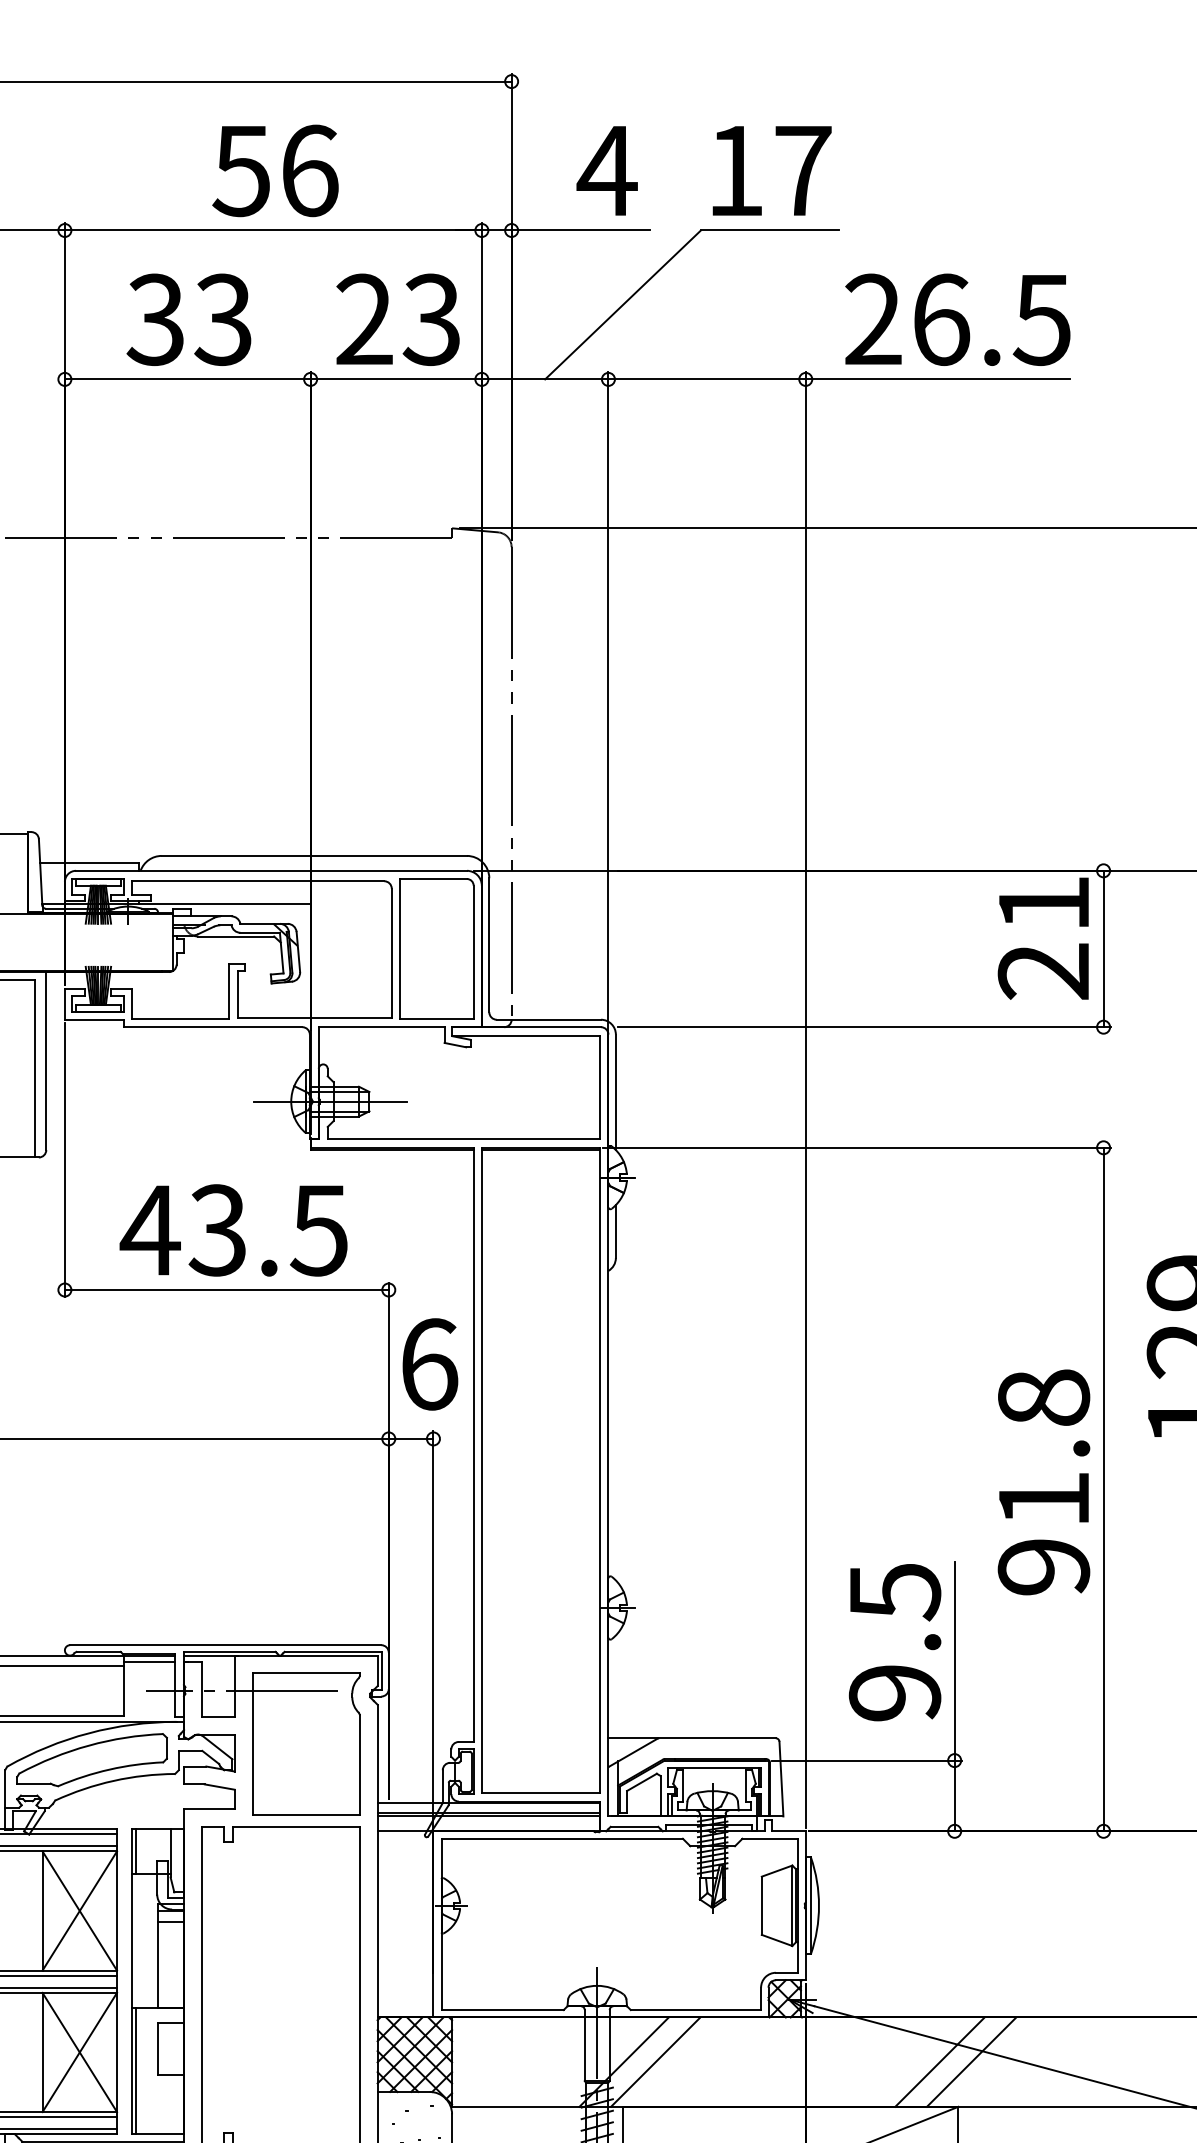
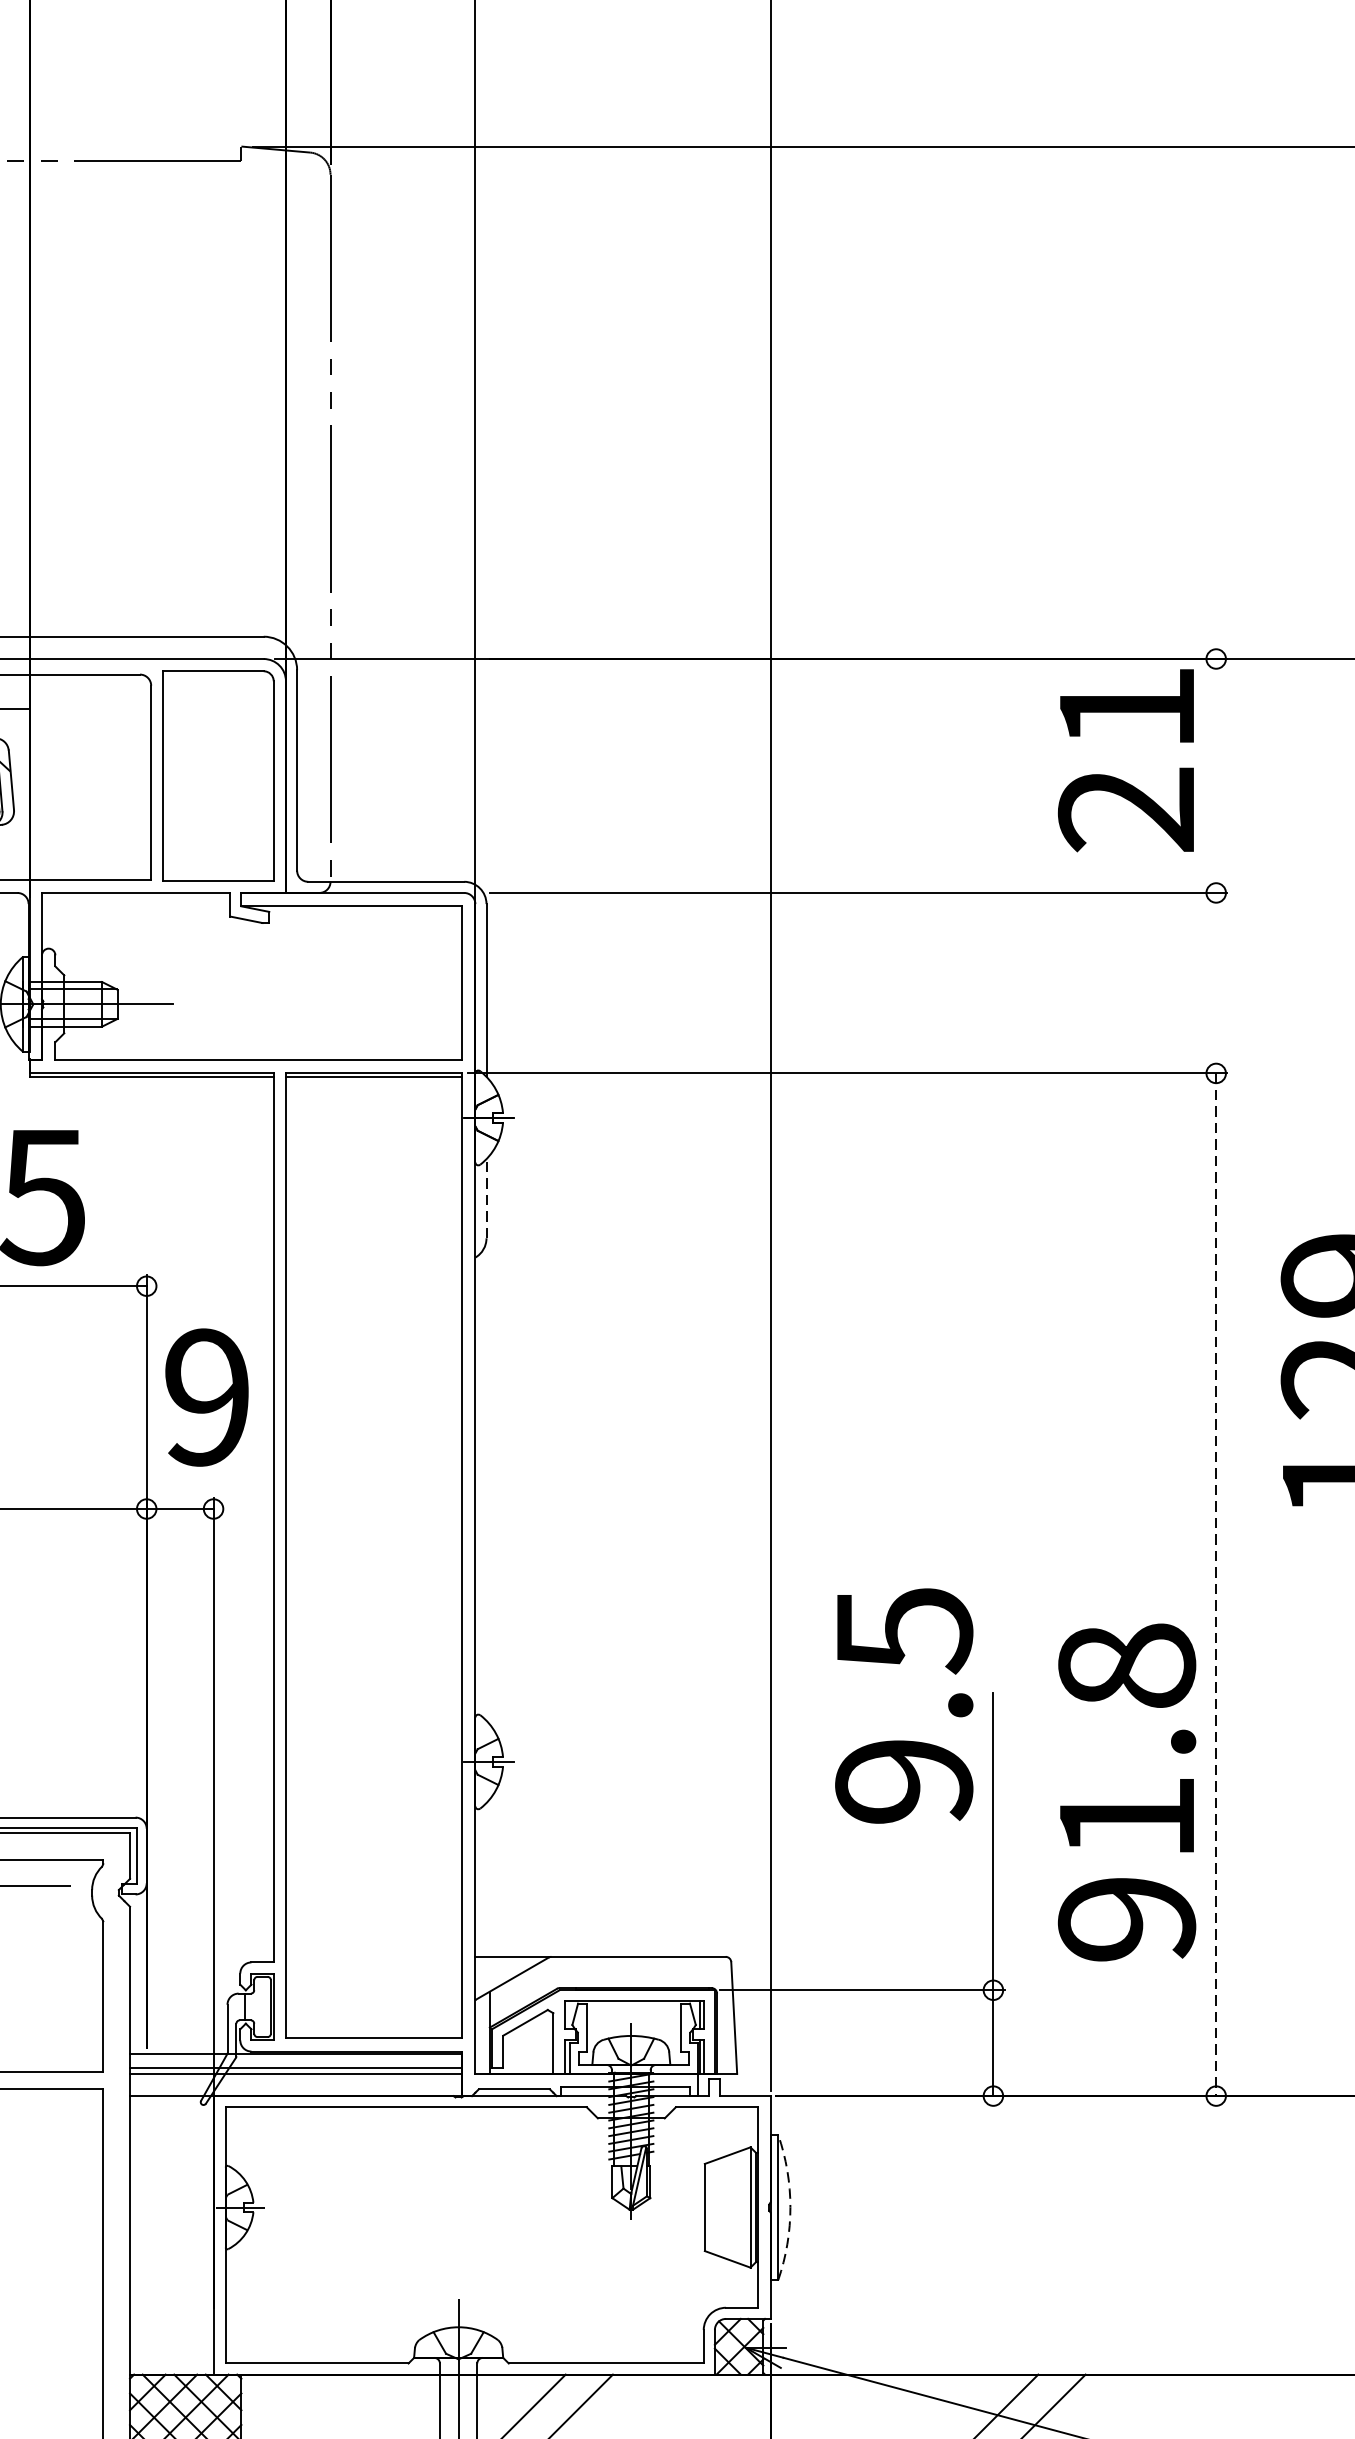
line: (1103, 948) -> (1216, 775), removed
line: (615, 1231) -> (485, 1198), solid -> dashed
text: (429, 1364) -> (207, 1397), 6 -> 9
text: (1043, 1482) -> (1126, 1792), moved
line: (1103, 1489) -> (1216, 1584), solid -> dashed
text: (894, 1642) -> (903, 1705), moved
arc: (819, 1905) -> (791, 2207), solid -> dashed

